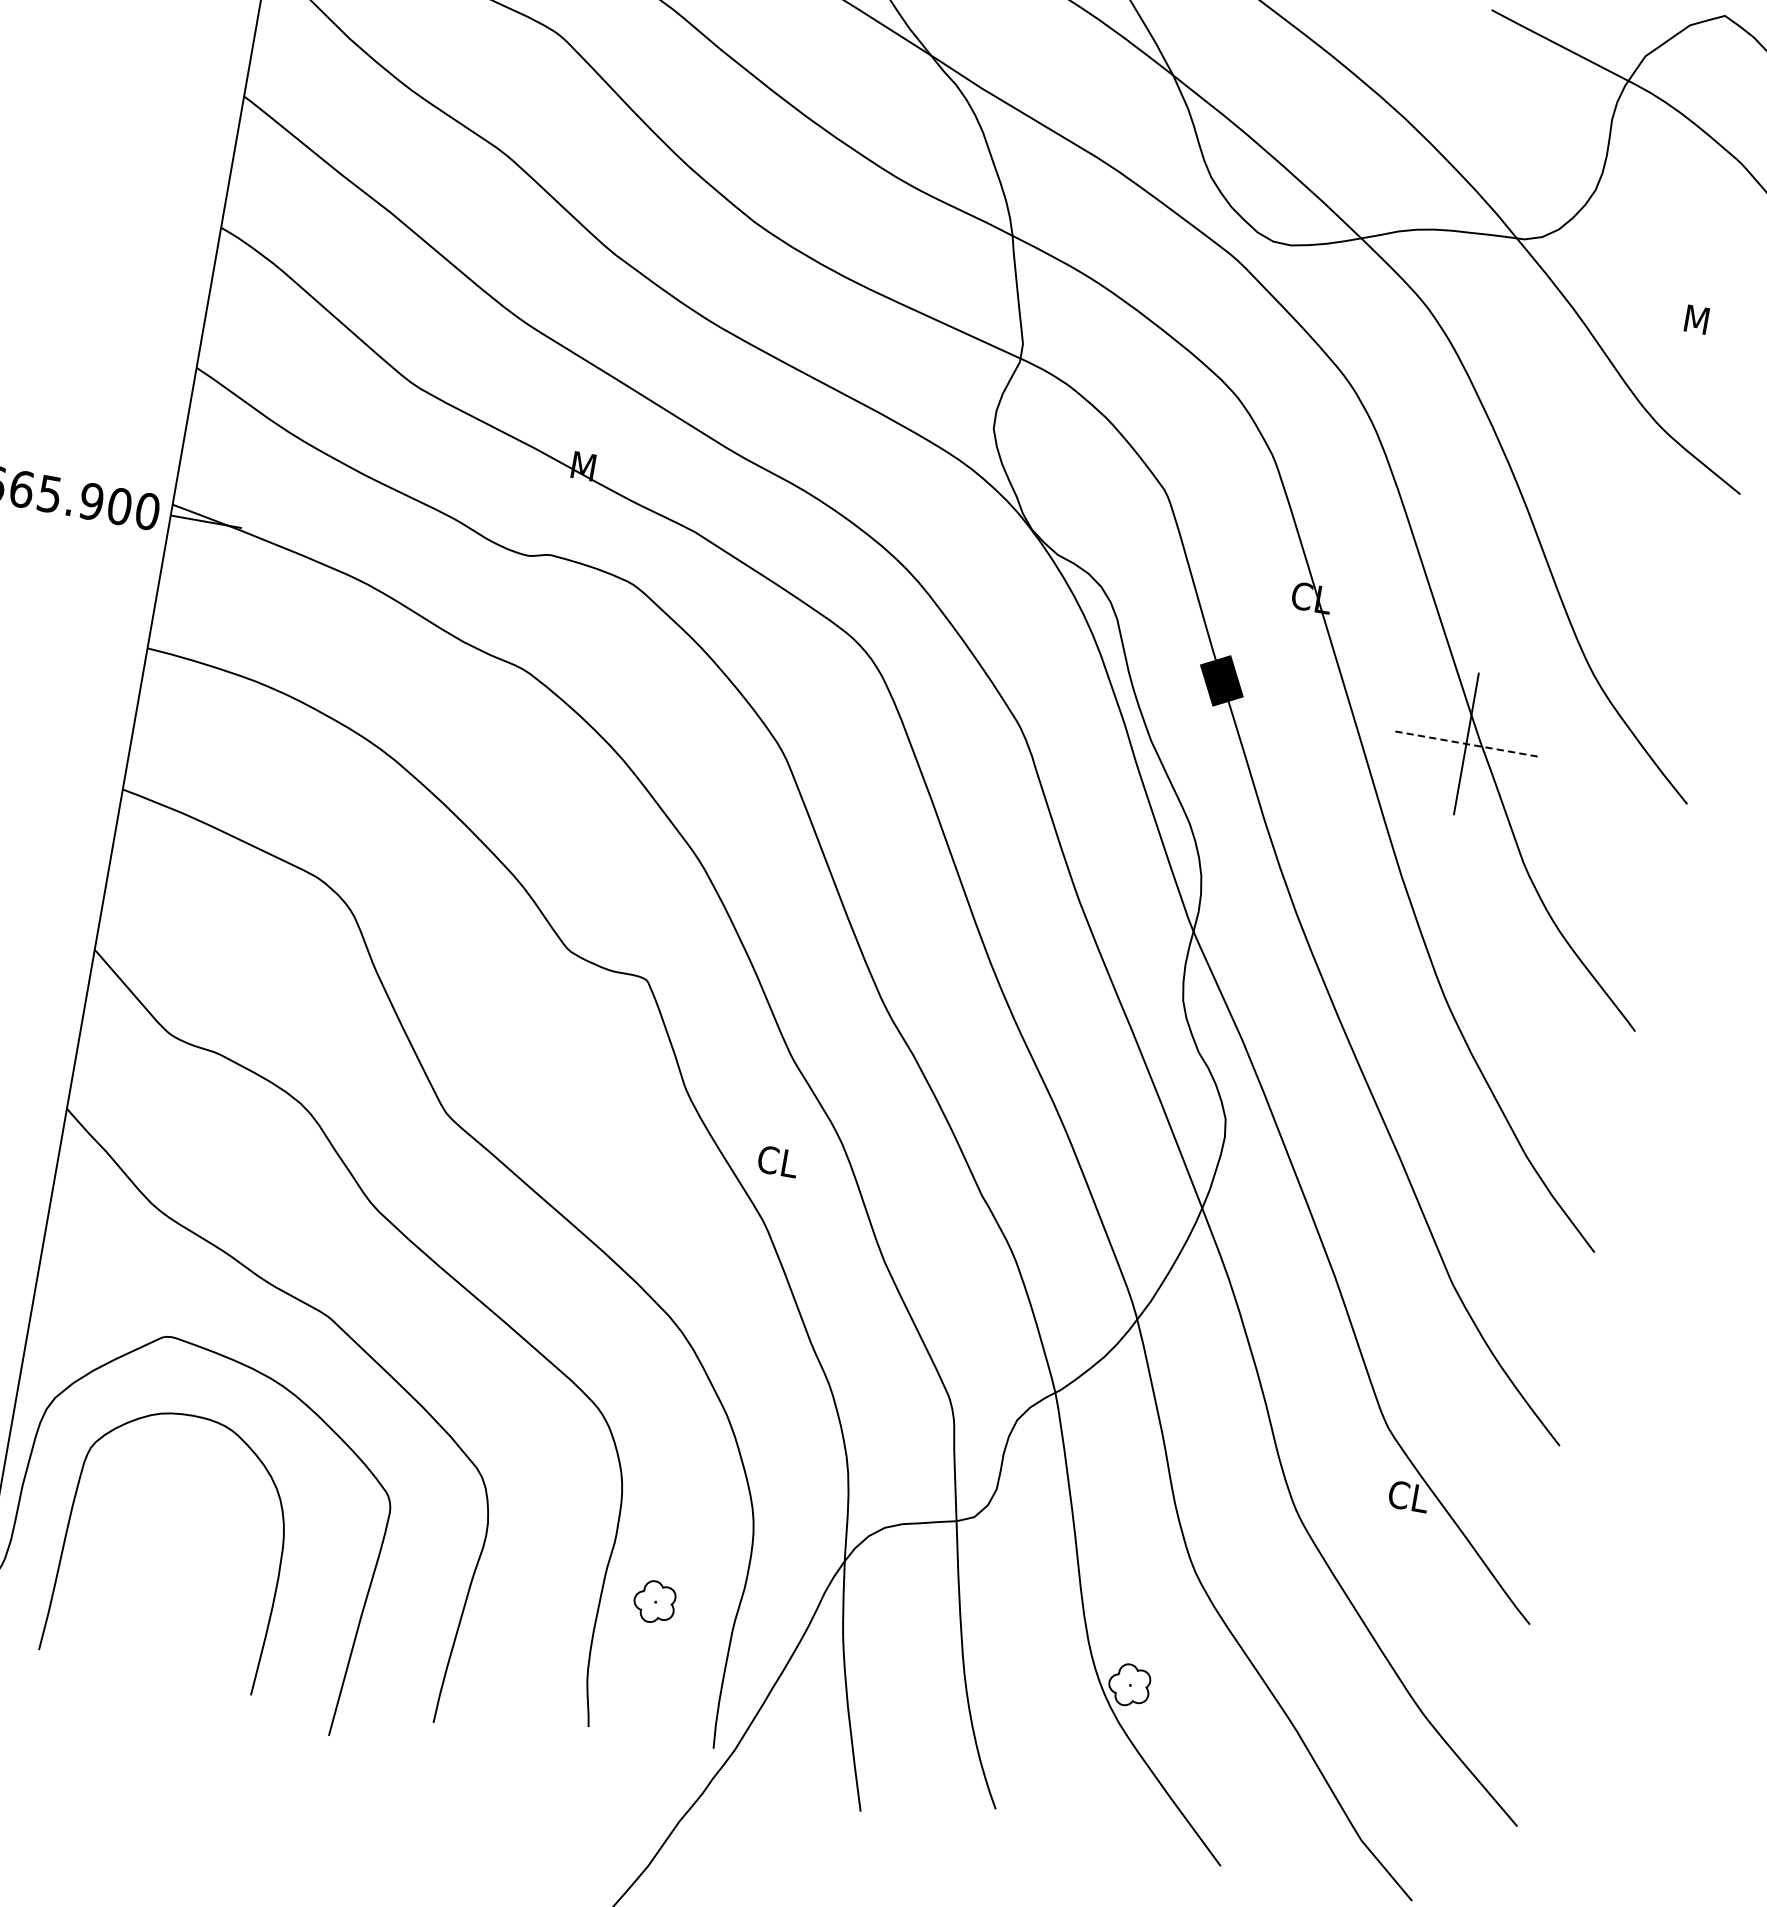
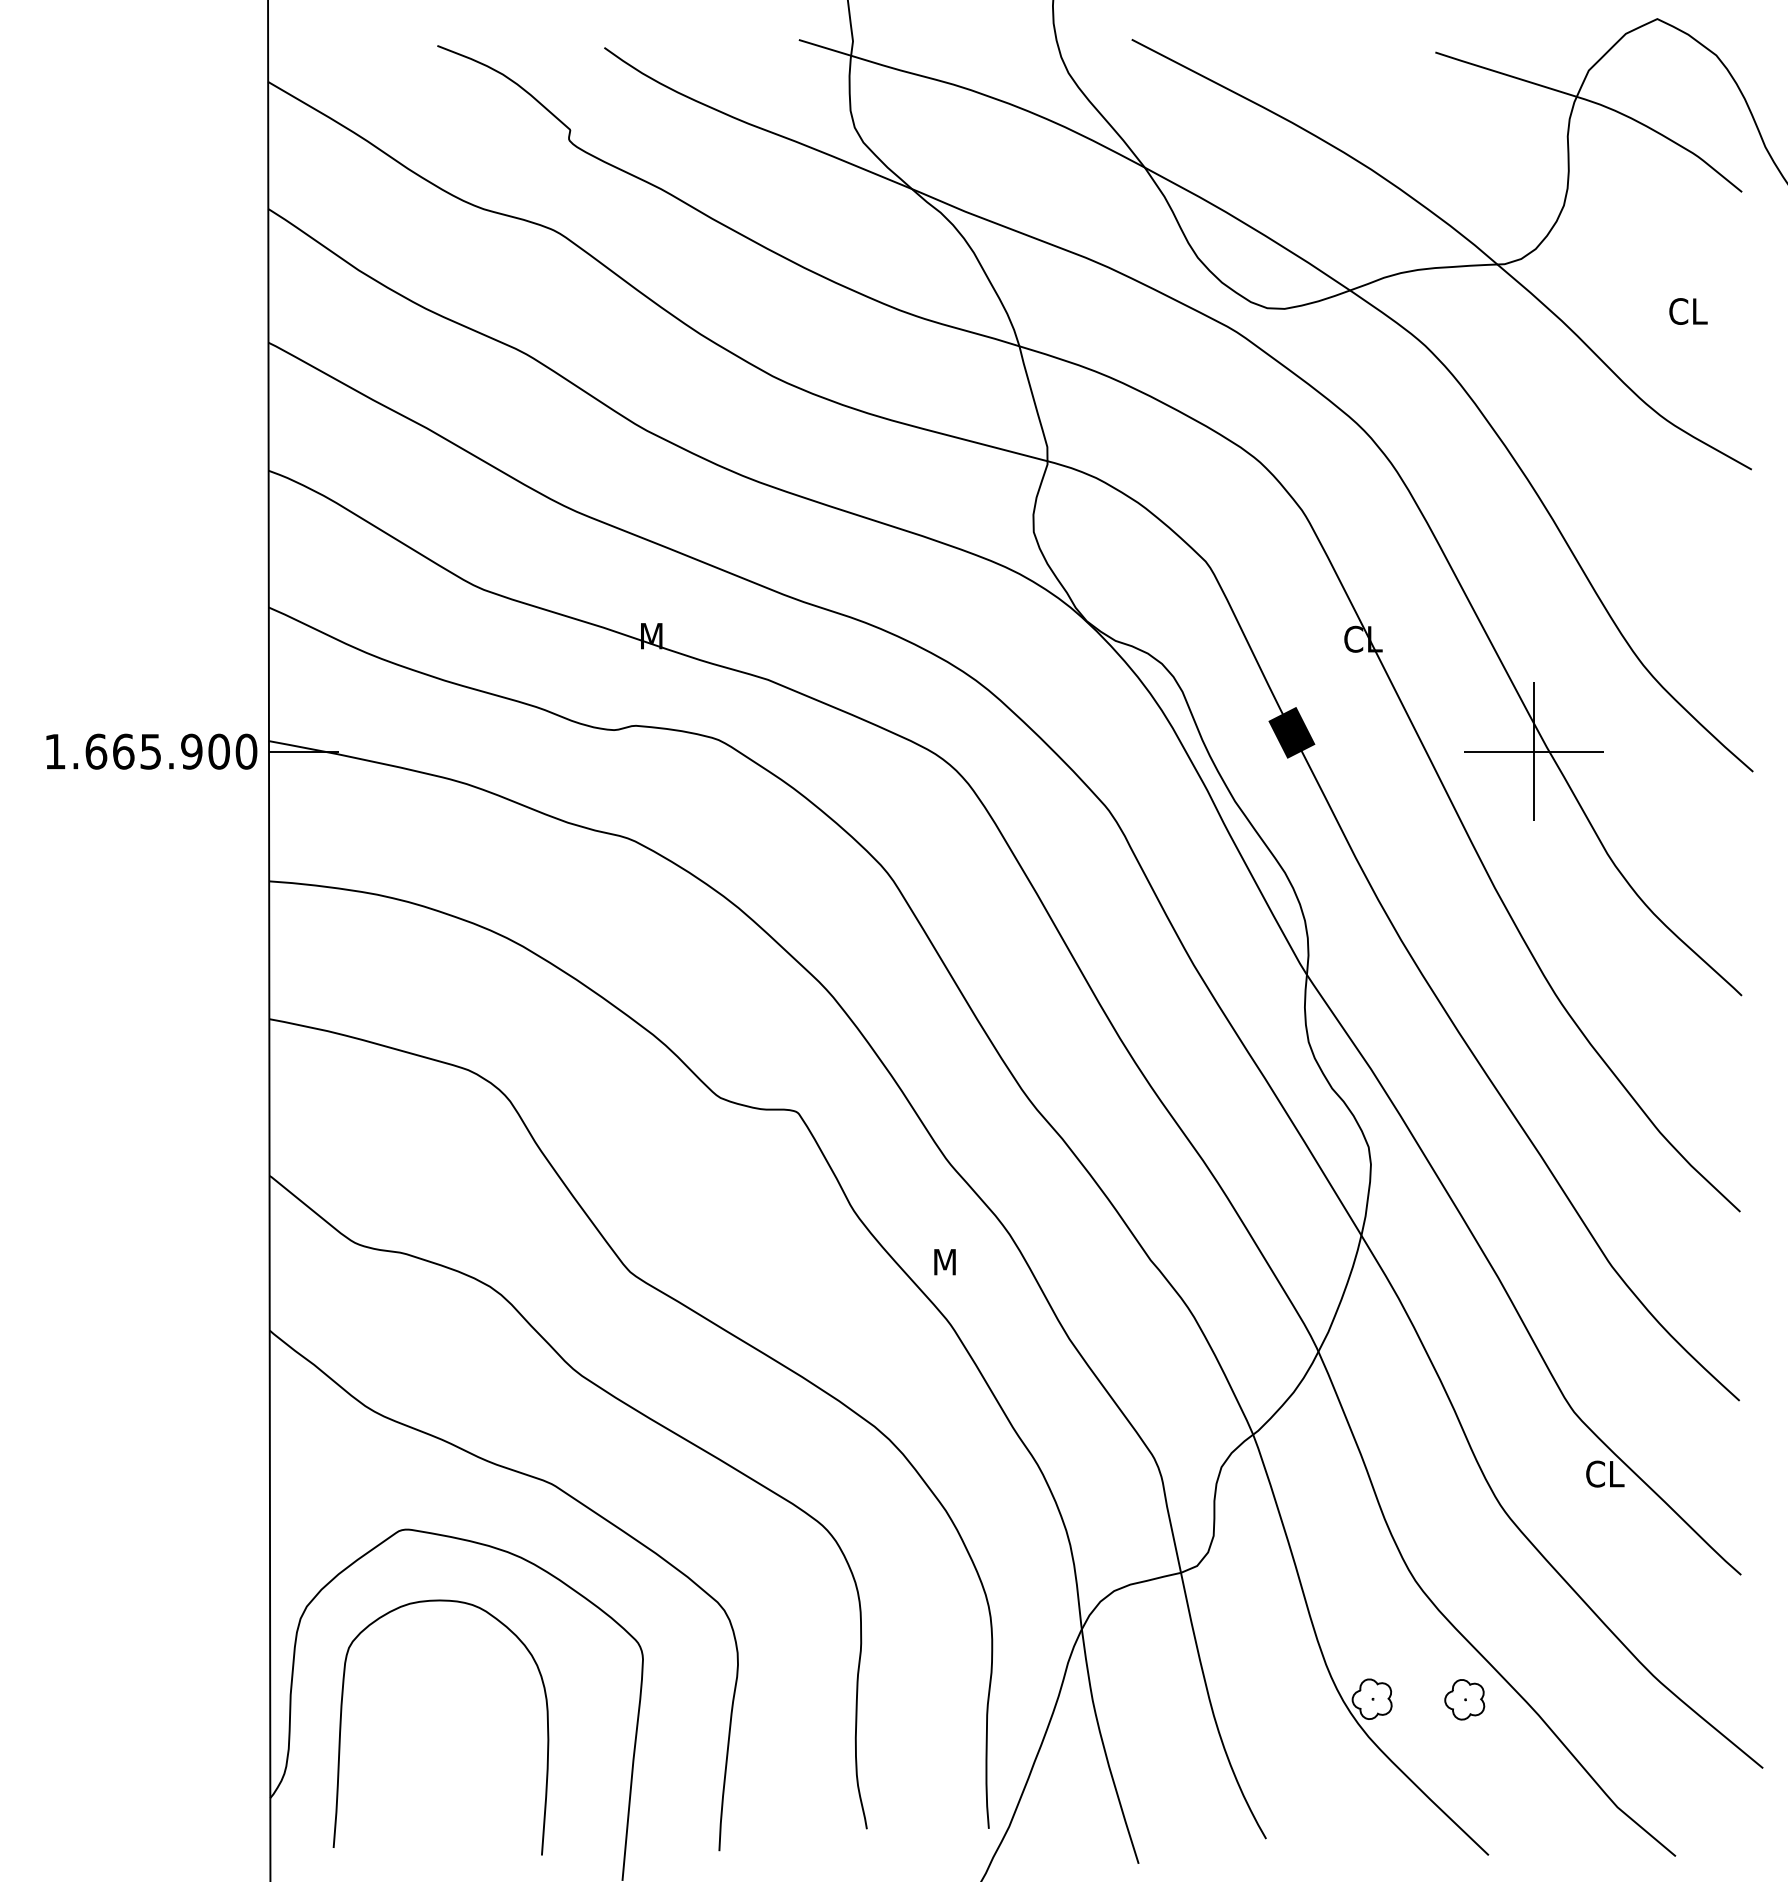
text: (1704, 321) -> (1688, 311), M -> CL
line: (1466, 743) -> (1534, 751), dashed -> solid
text: (778, 1161) -> (952, 1261), CL -> M
part: (654, 1601) -> (1464, 1699), moved

